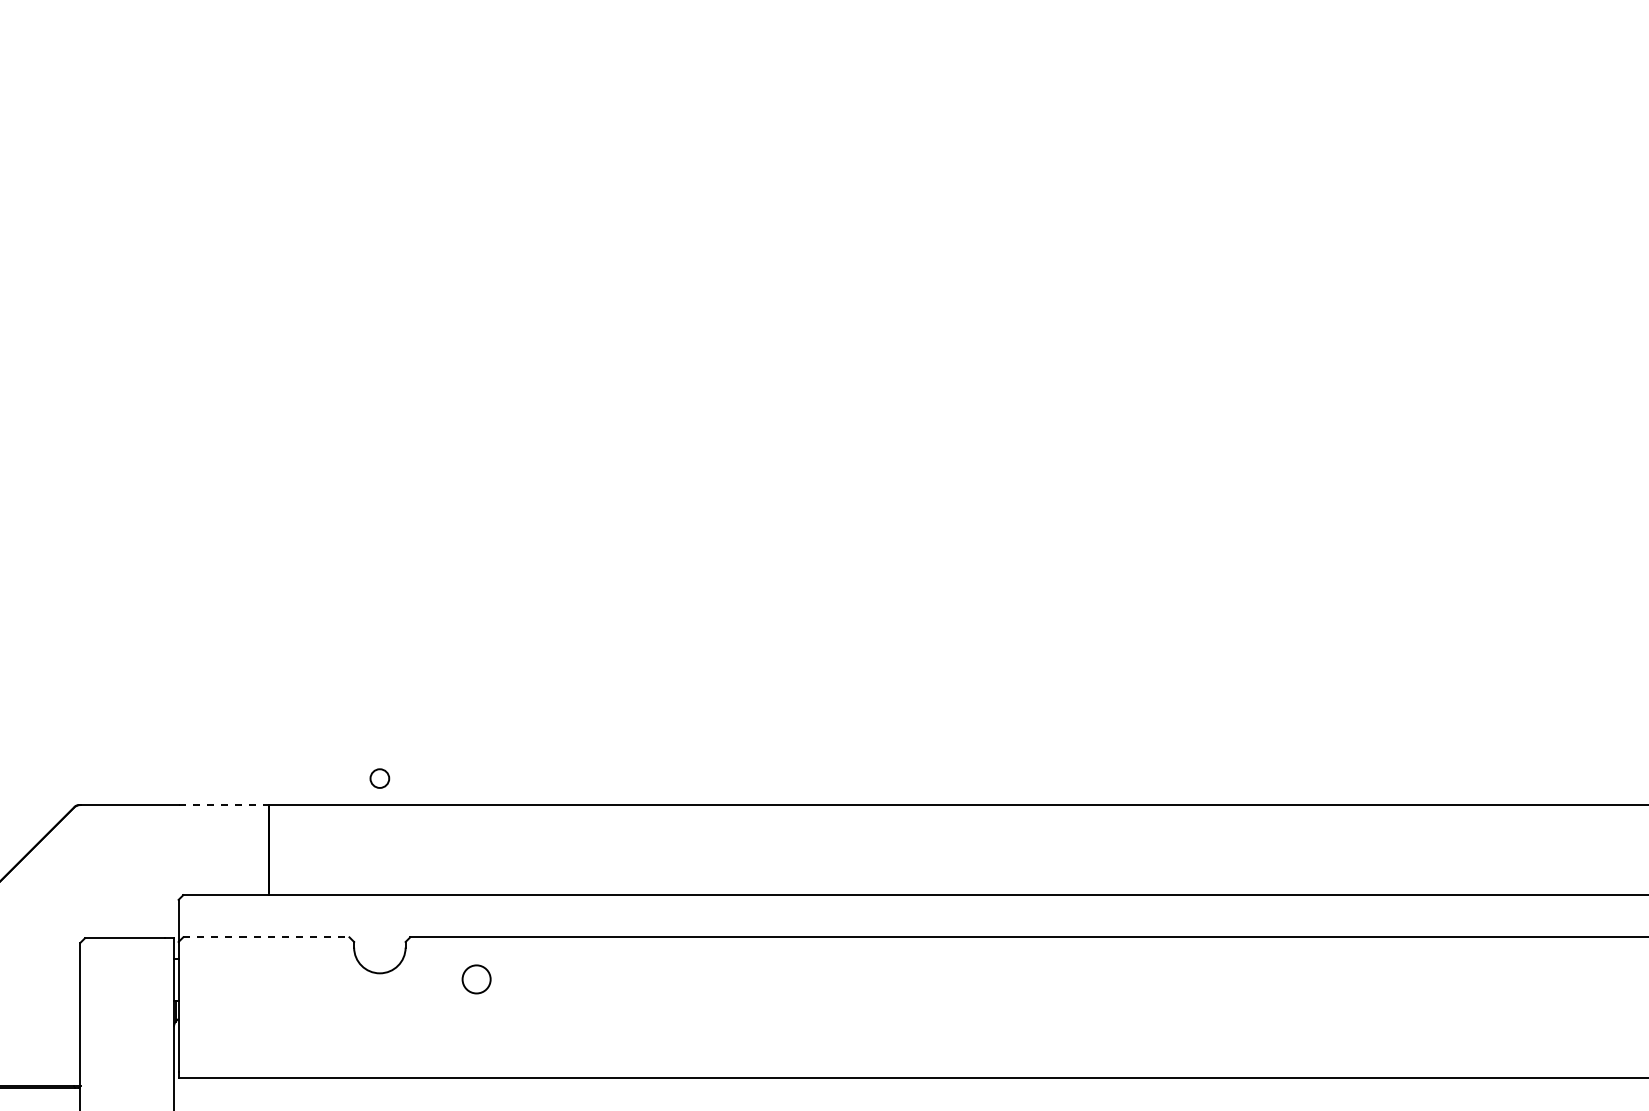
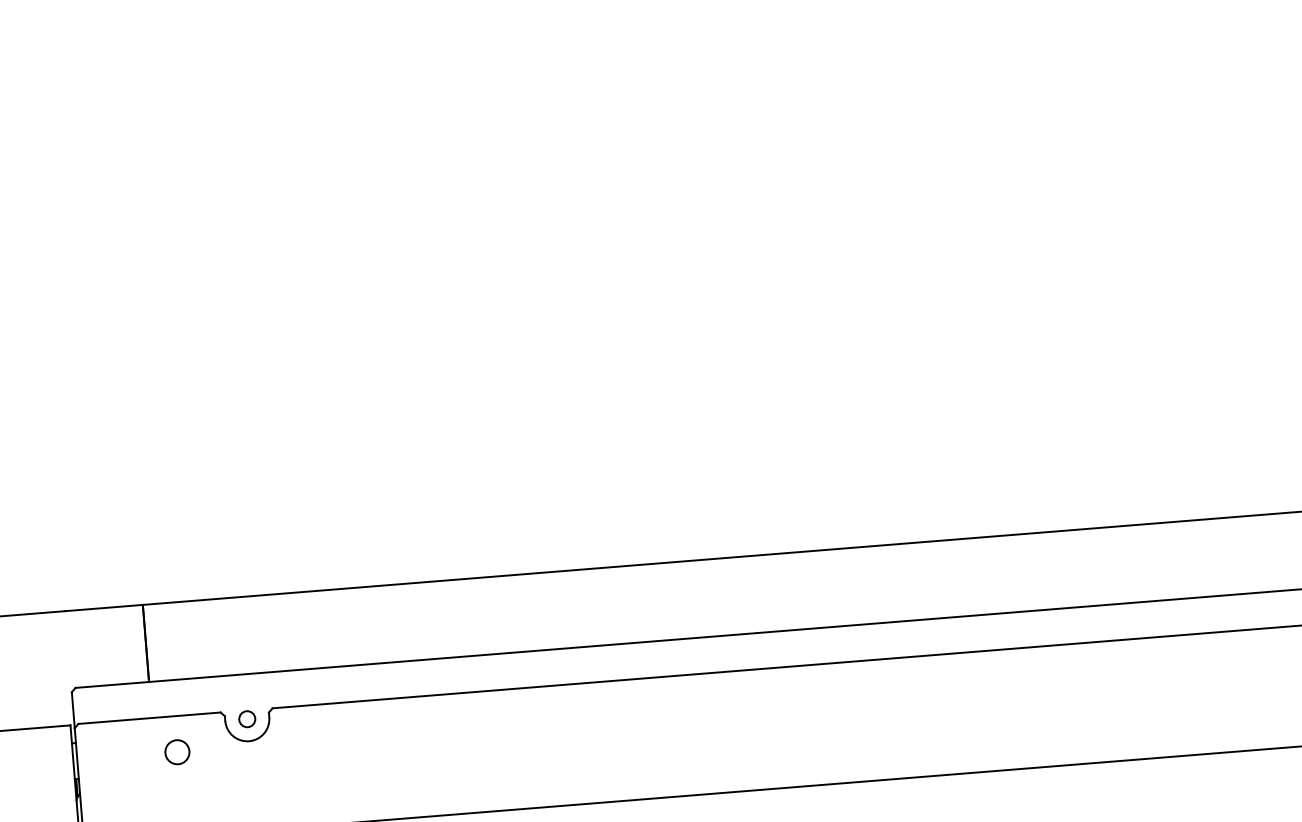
circle: (379, 778) -> (246, 719), moved
line: (224, 805) -> (104, 608), dashed -> solid
line: (266, 937) -> (149, 718), dashed -> solid
circle: (476, 979) -> (177, 752), moved

